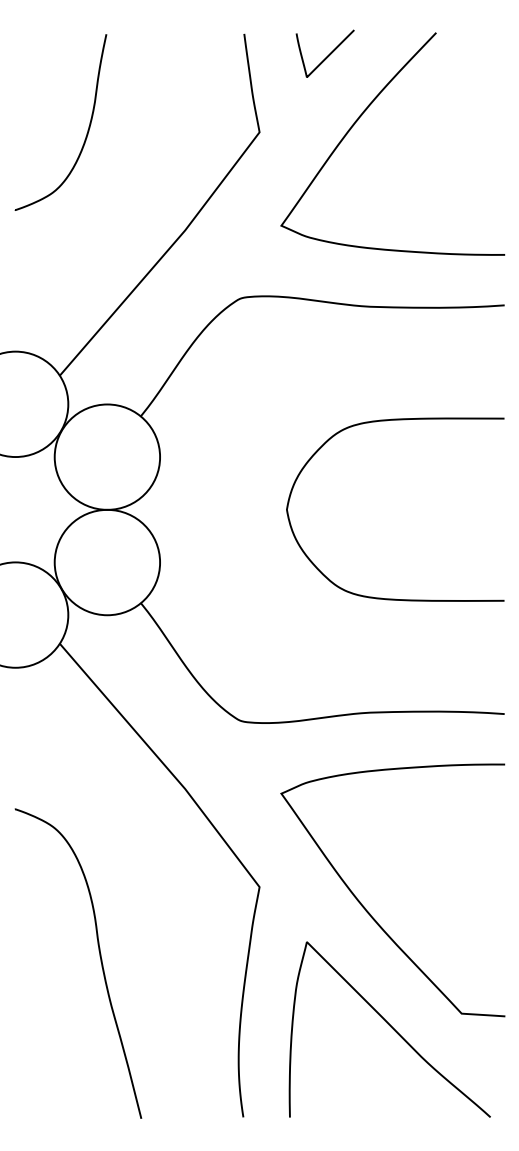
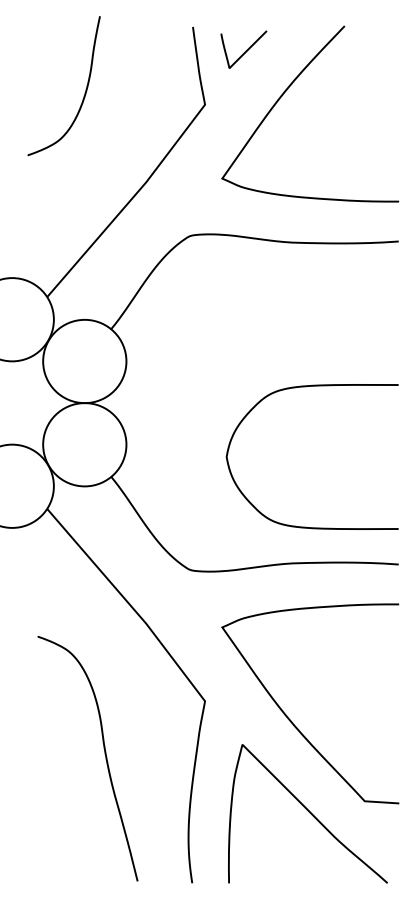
curve: (327, 54) -> (245, 50), moved
curve: (86, 130) -> (84, 92), moved
curve: (387, 421) -> (306, 387), moved
curve: (99, 958) -> (104, 754), moved

